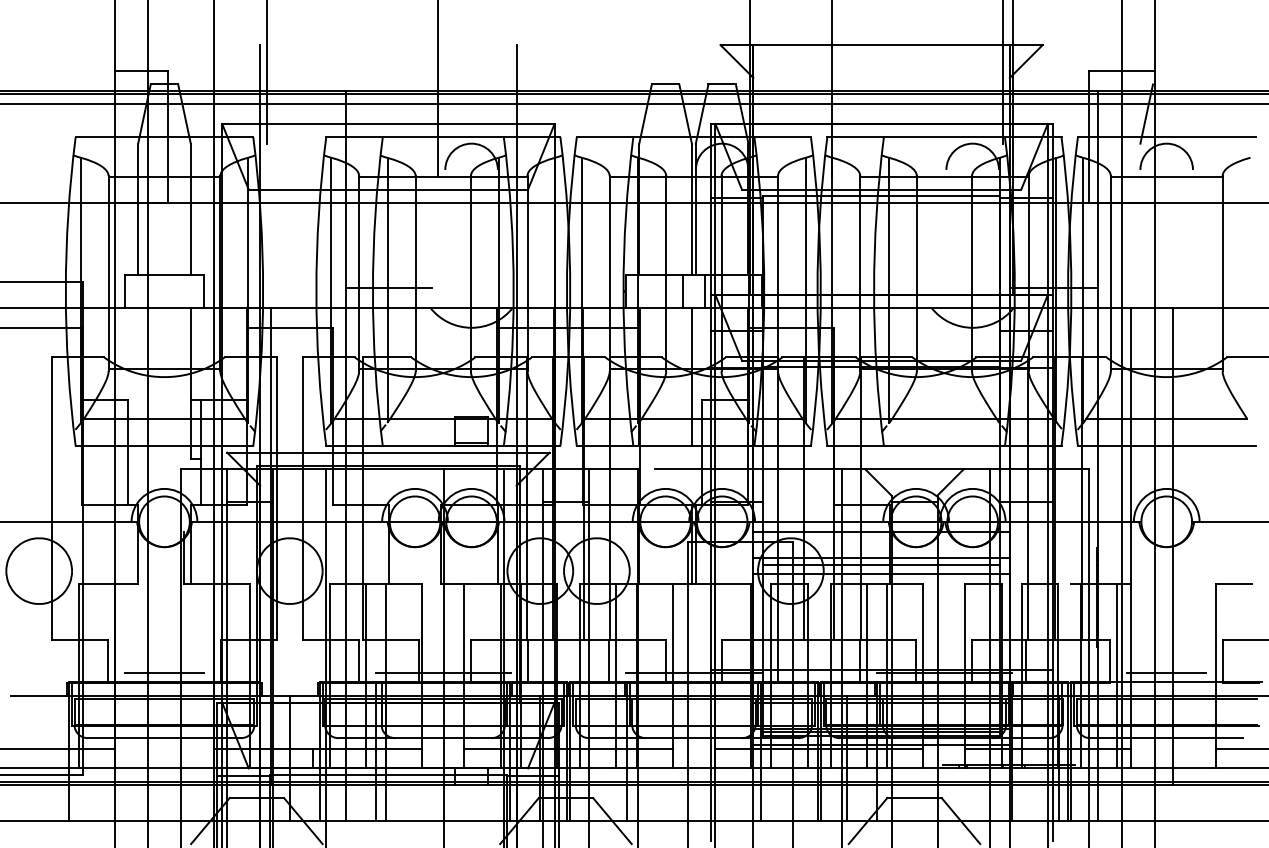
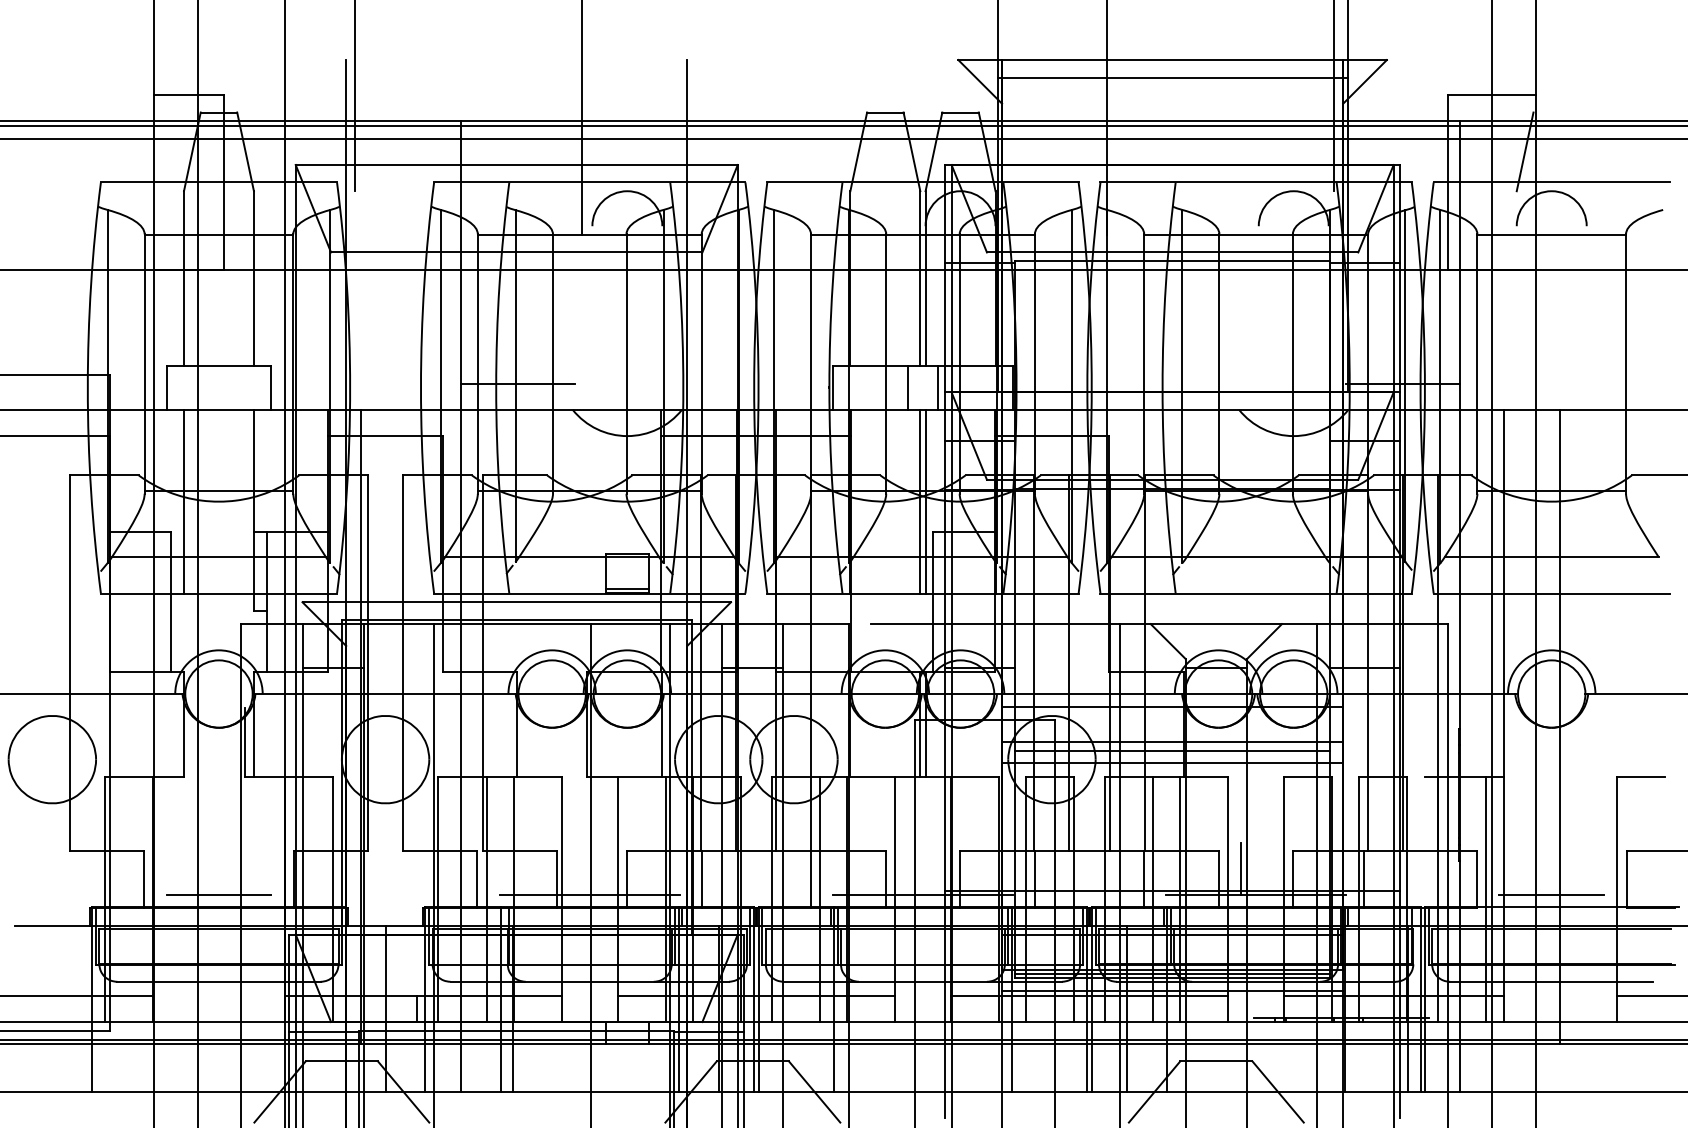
line: (881, 58) -> (1172, 77), added
line: (138, 377) -> (184, 501), added
line: (695, 377) -> (925, 501), added
line: (933, 652) -> (1241, 868), added

